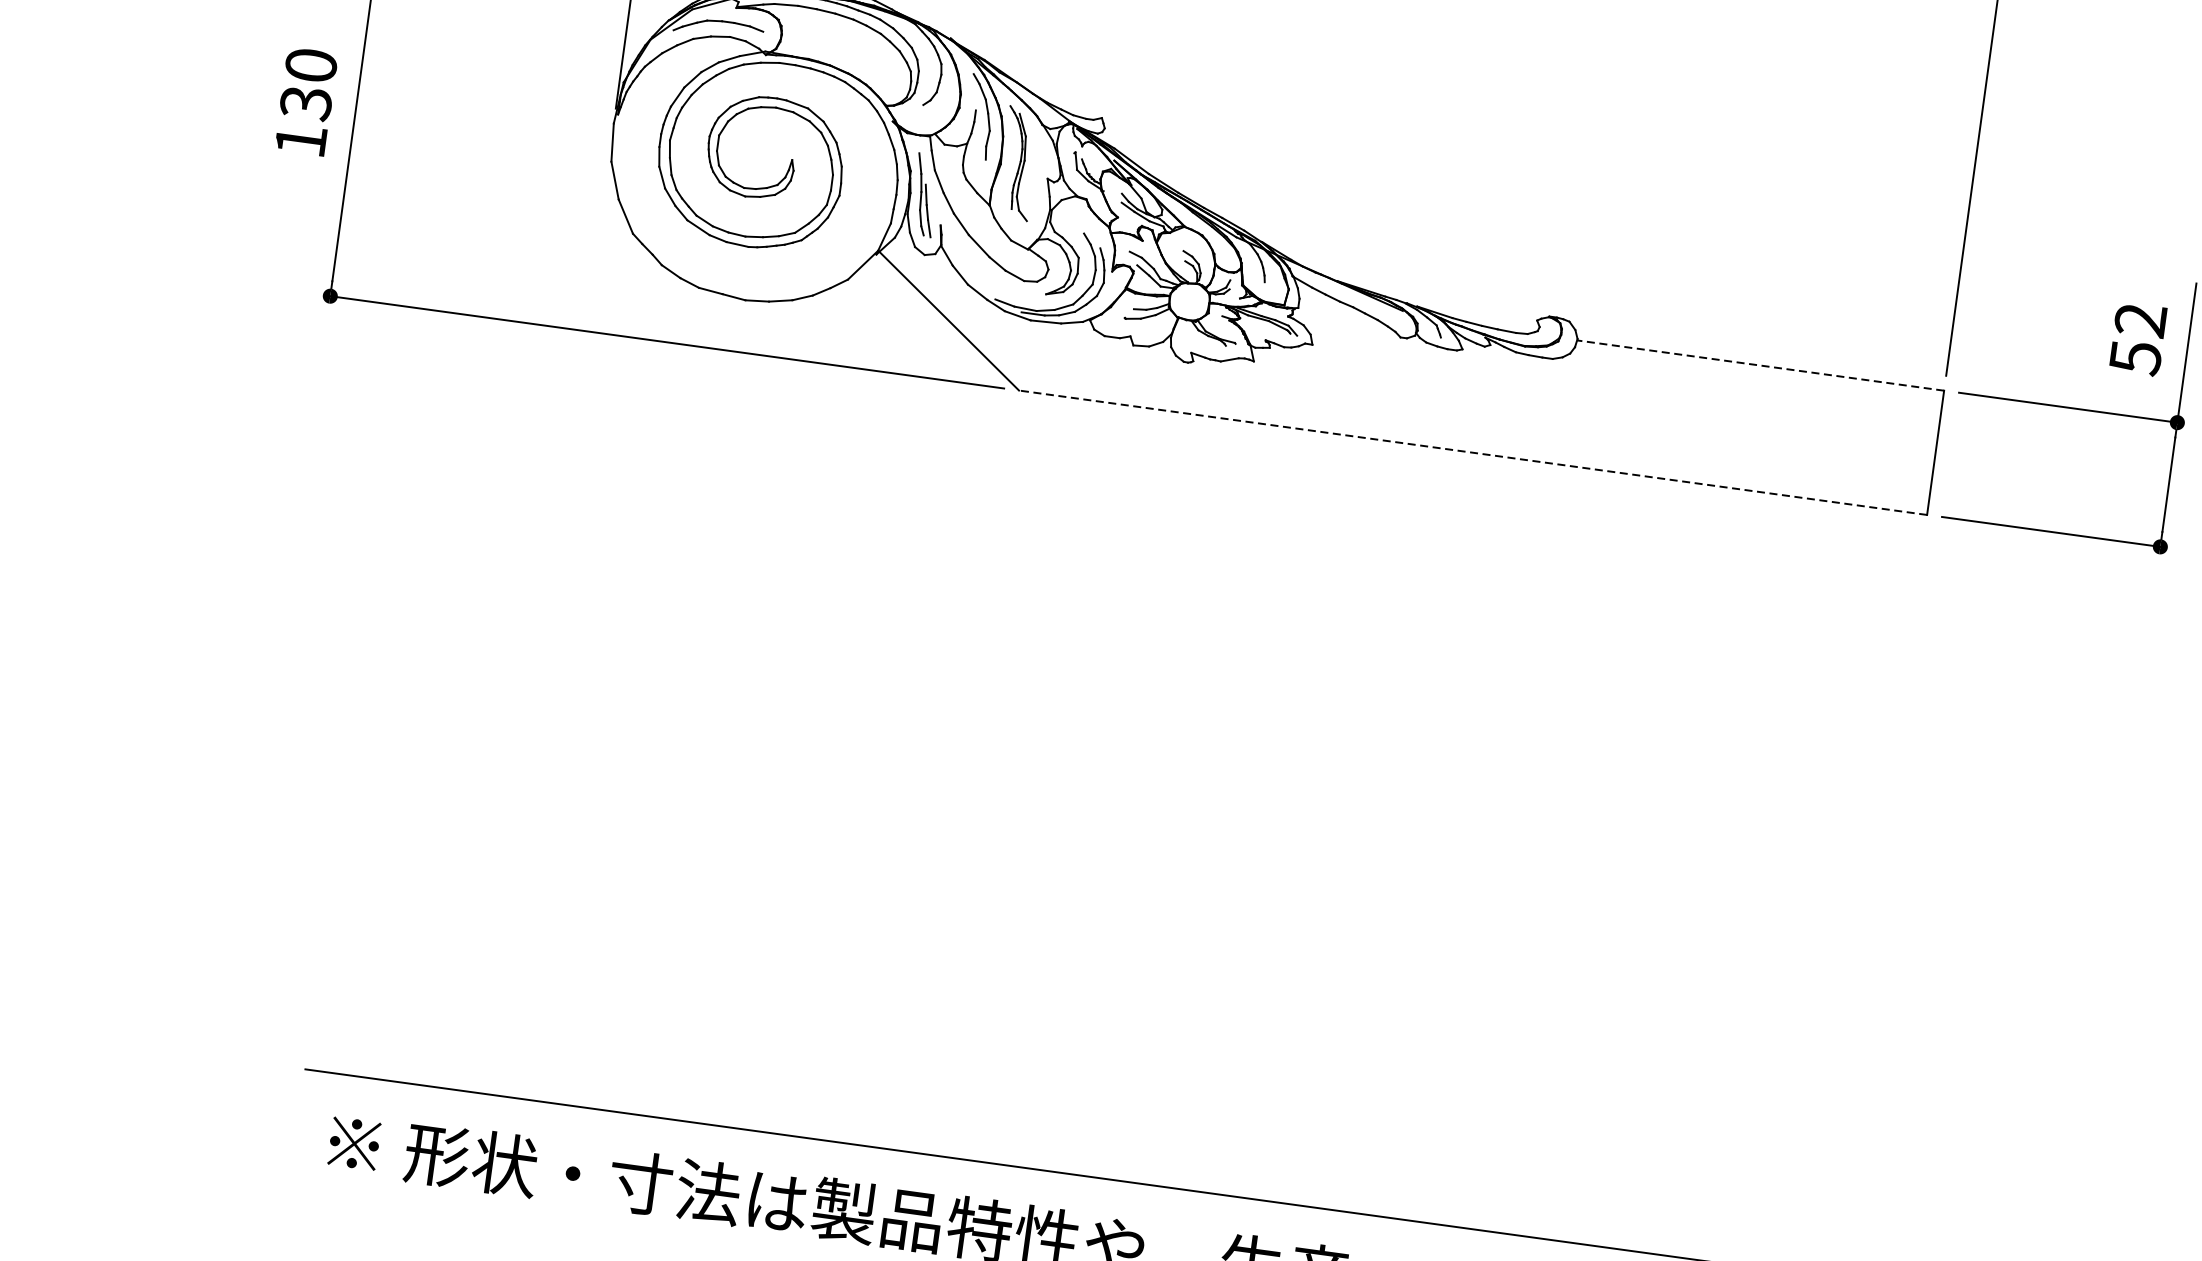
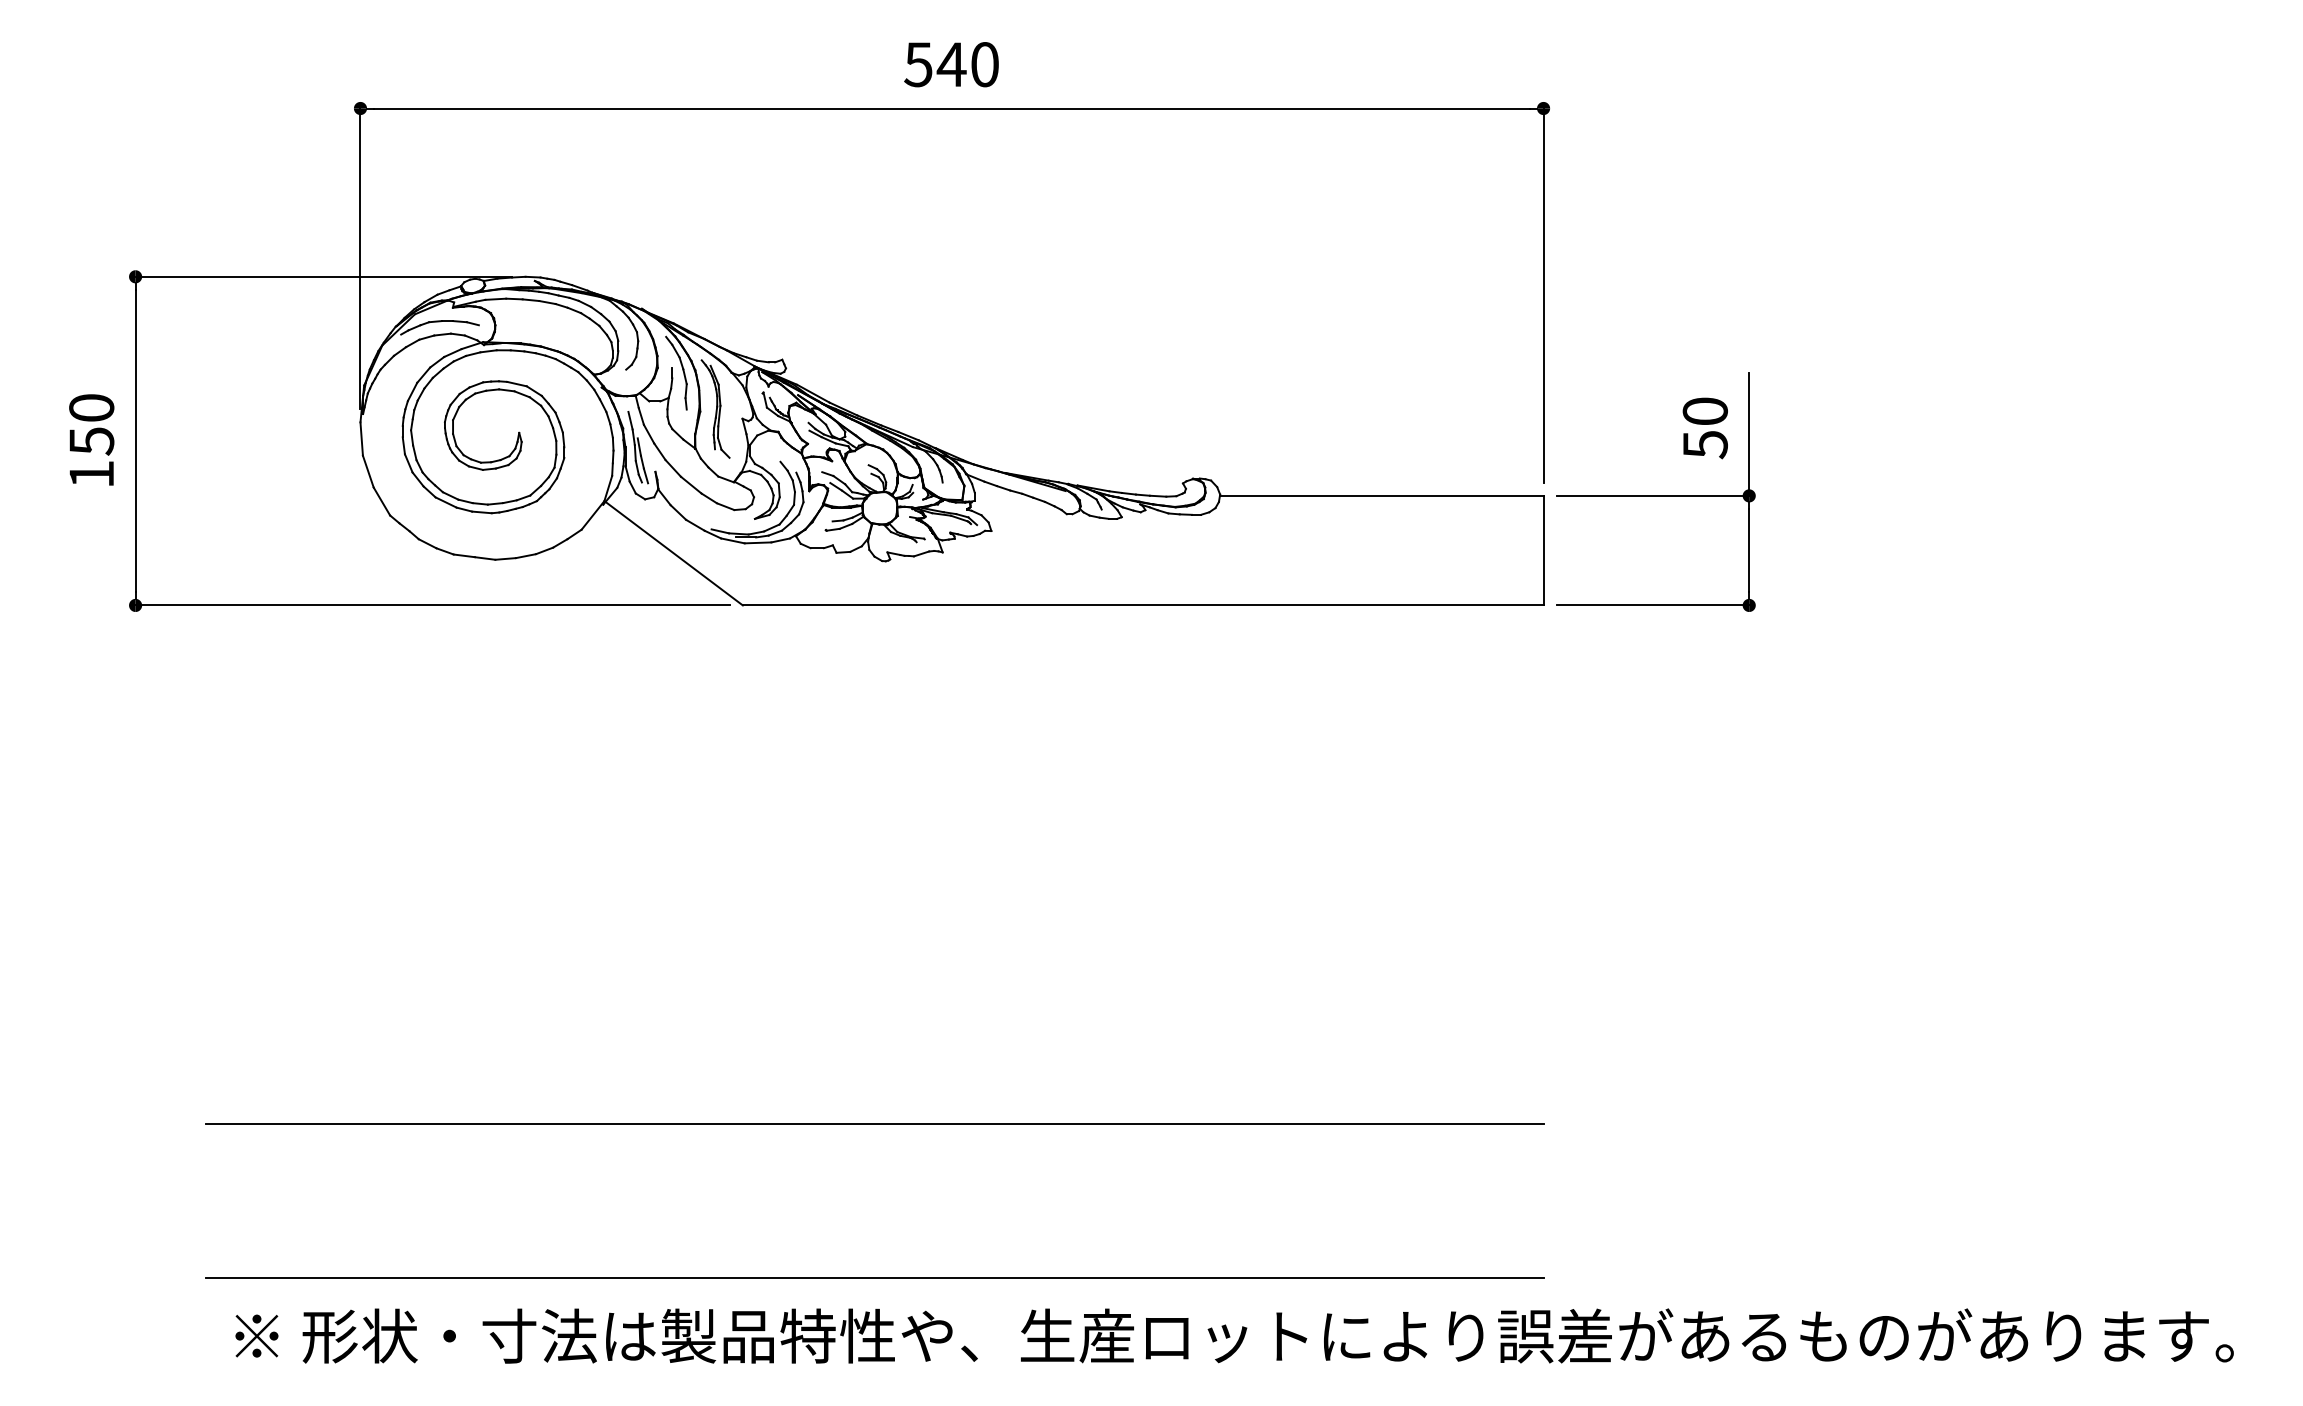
text: (305, 103) -> (91, 441), 130 -> 150
text: (2139, 319) -> (1704, 411), 52 -> 50
line: (1760, 365) -> (1381, 495), dashed -> solid
line: (1472, 452) -> (1142, 605), dashed -> solid
line: (1087, 999) -> (874, 1124), added

